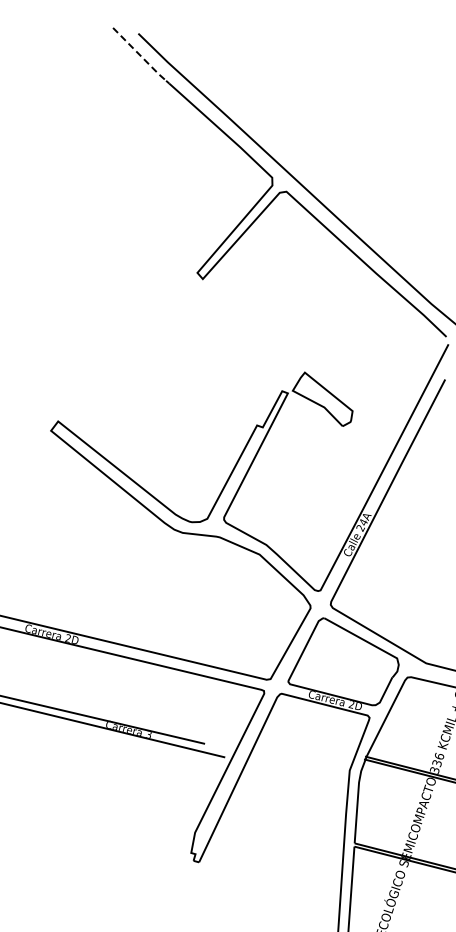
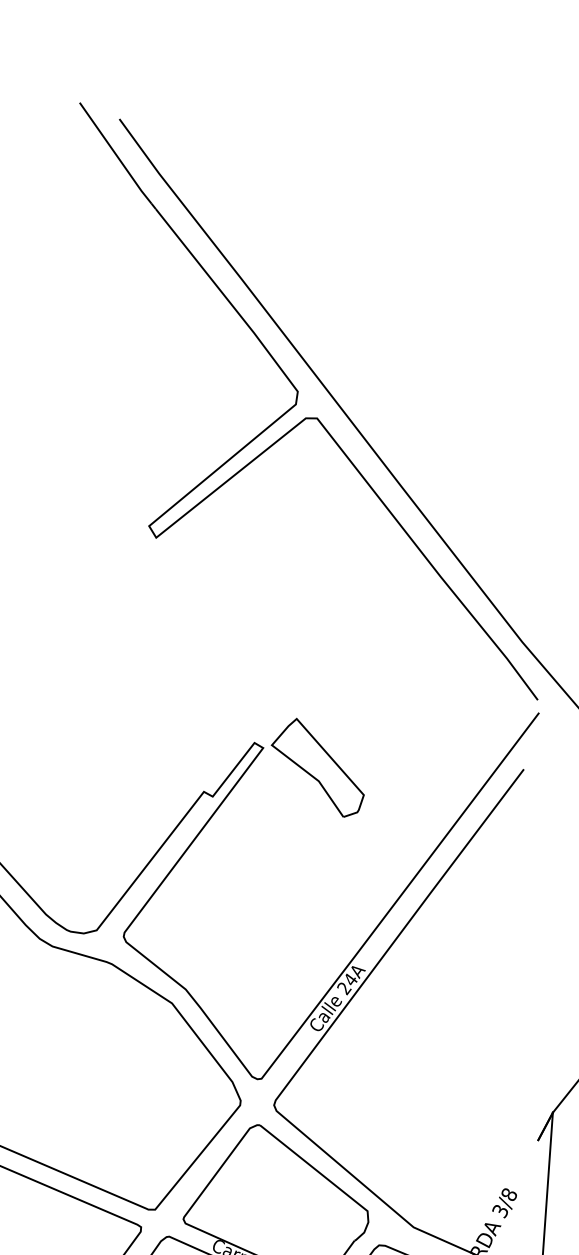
line: (140, 55) -> (116, 155), dashed -> solid

